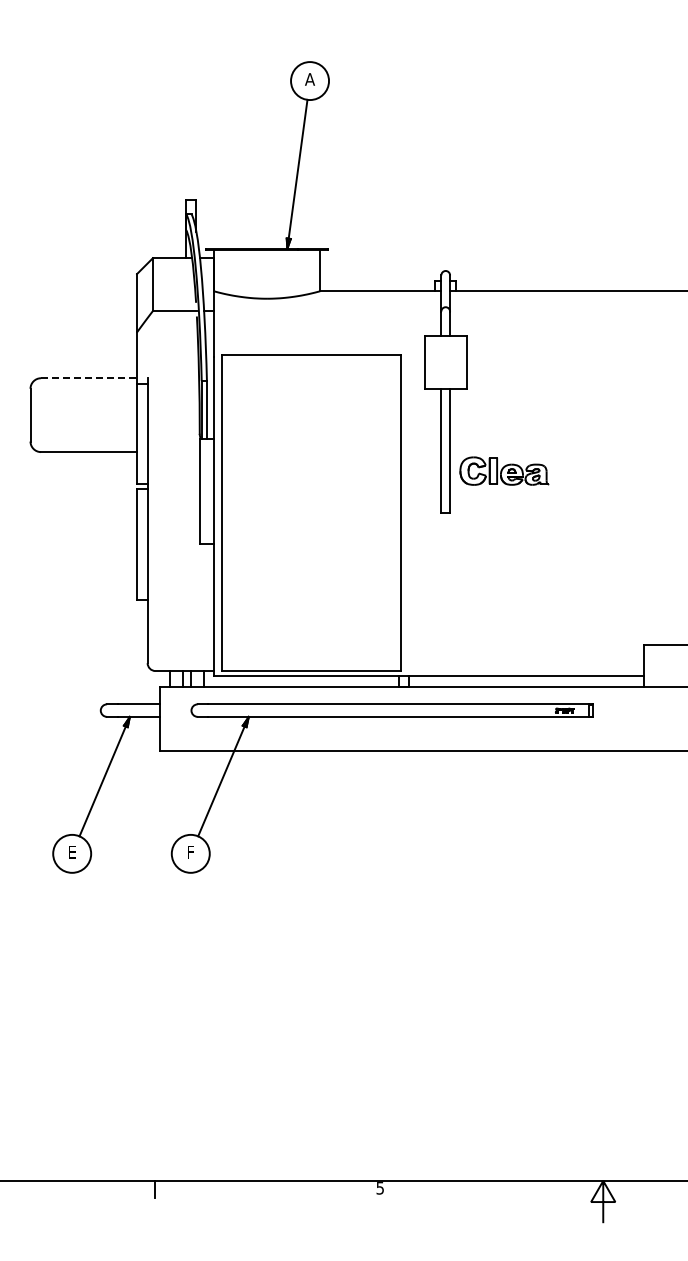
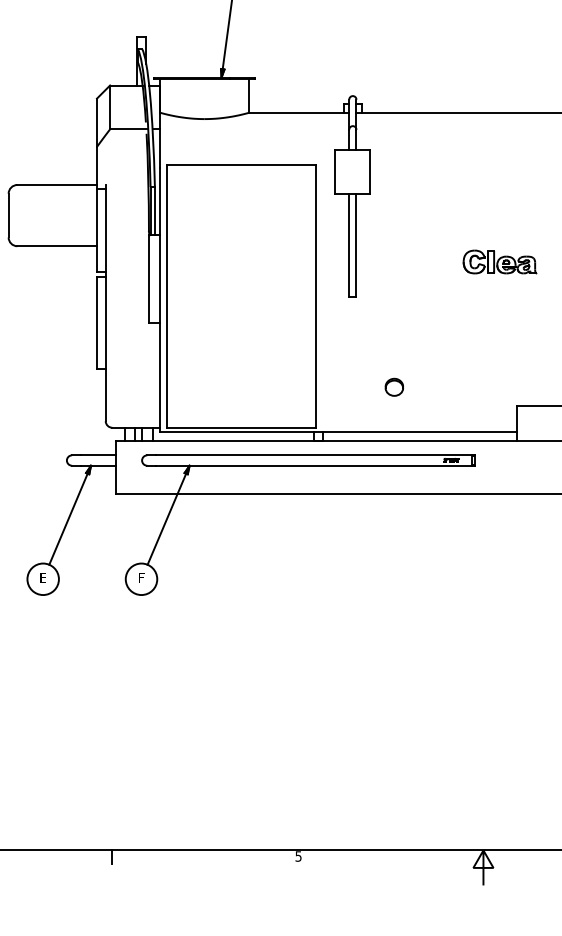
line: (89, 378) -> (57, 185), dashed -> solid
part: (504, 470) -> (500, 261), moved
part: (495, 622) -> (394, 387), added

